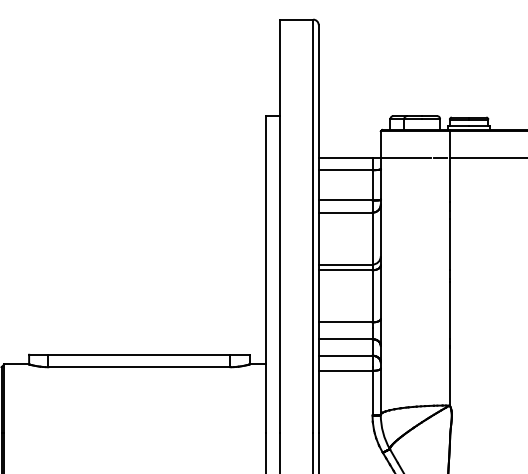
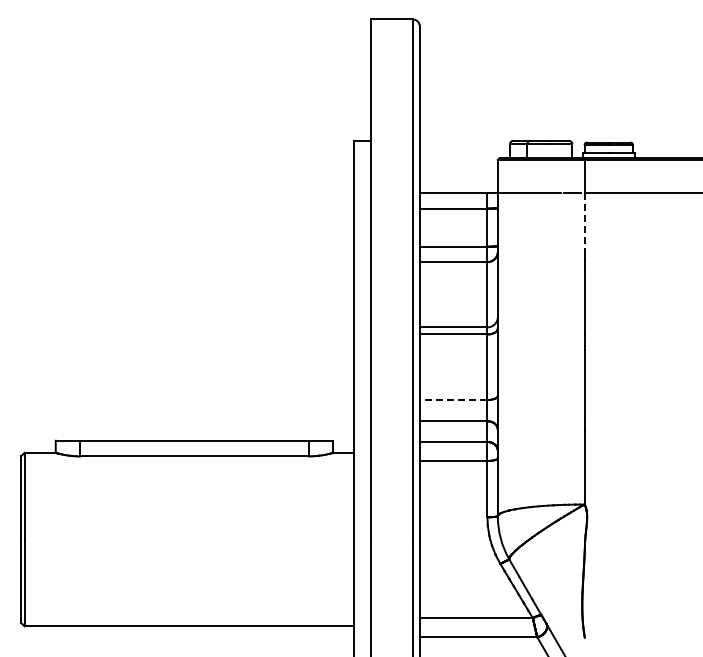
line: (449, 179) -> (584, 220), solid -> dashed
line: (345, 322) -> (453, 400), solid -> dashed

